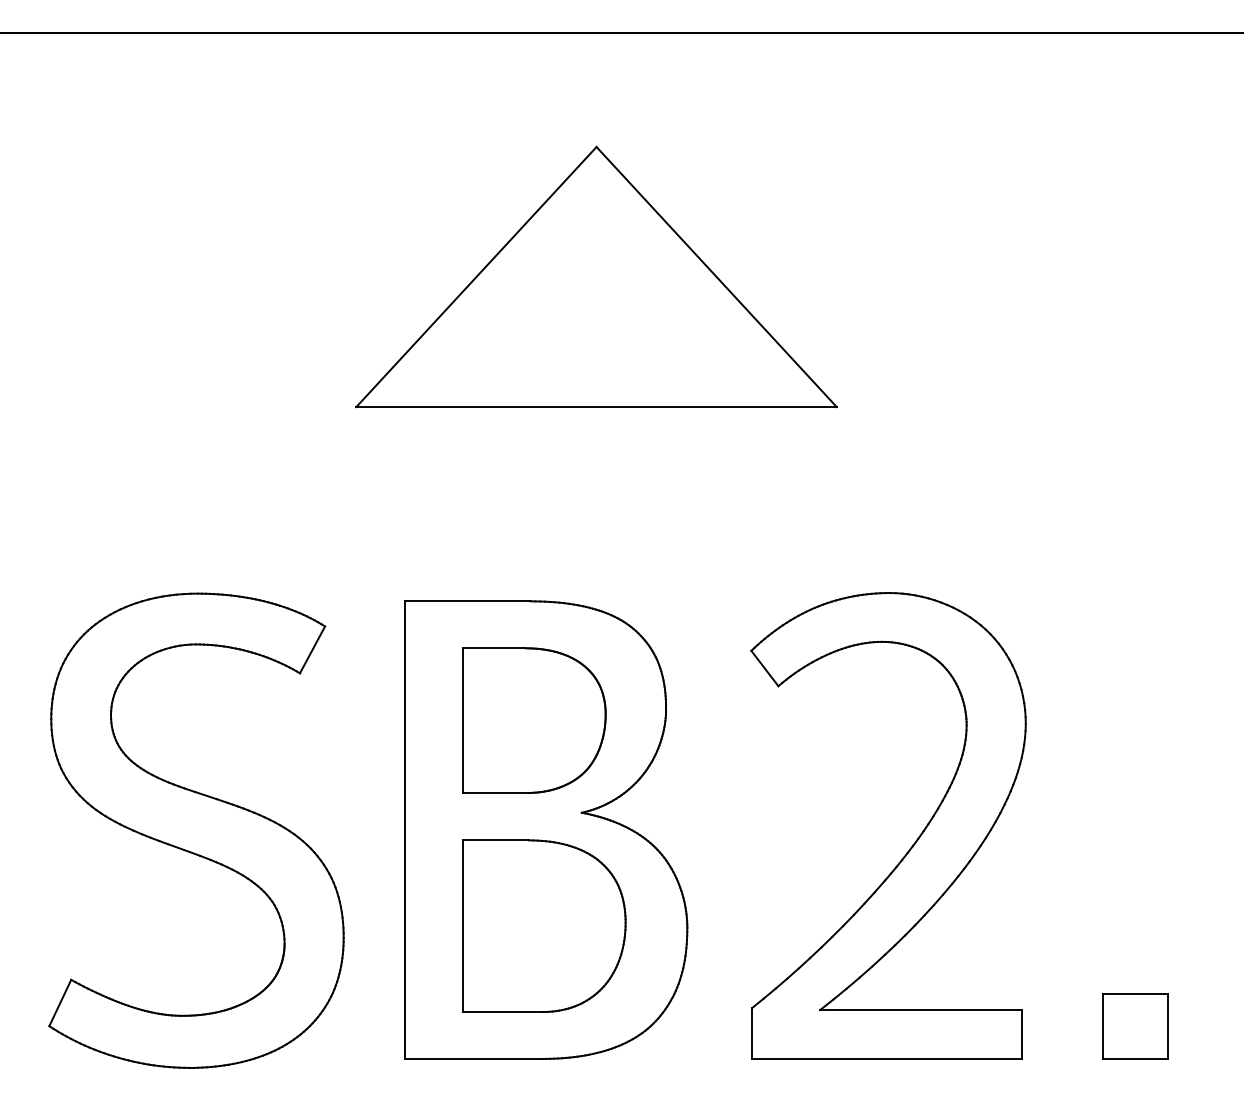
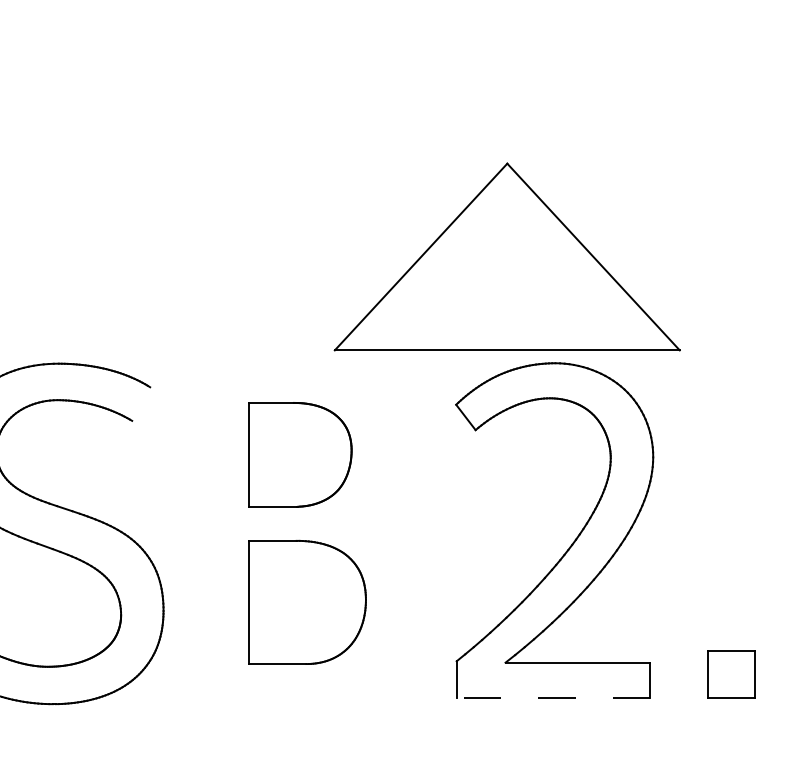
part: (596, 276) -> (507, 256), moved
line: (312, 649) -> (141, 403), removed
part: (546, 829) -> (309, 533), removed
line: (886, 1058) -> (553, 697), solid -> dashed

